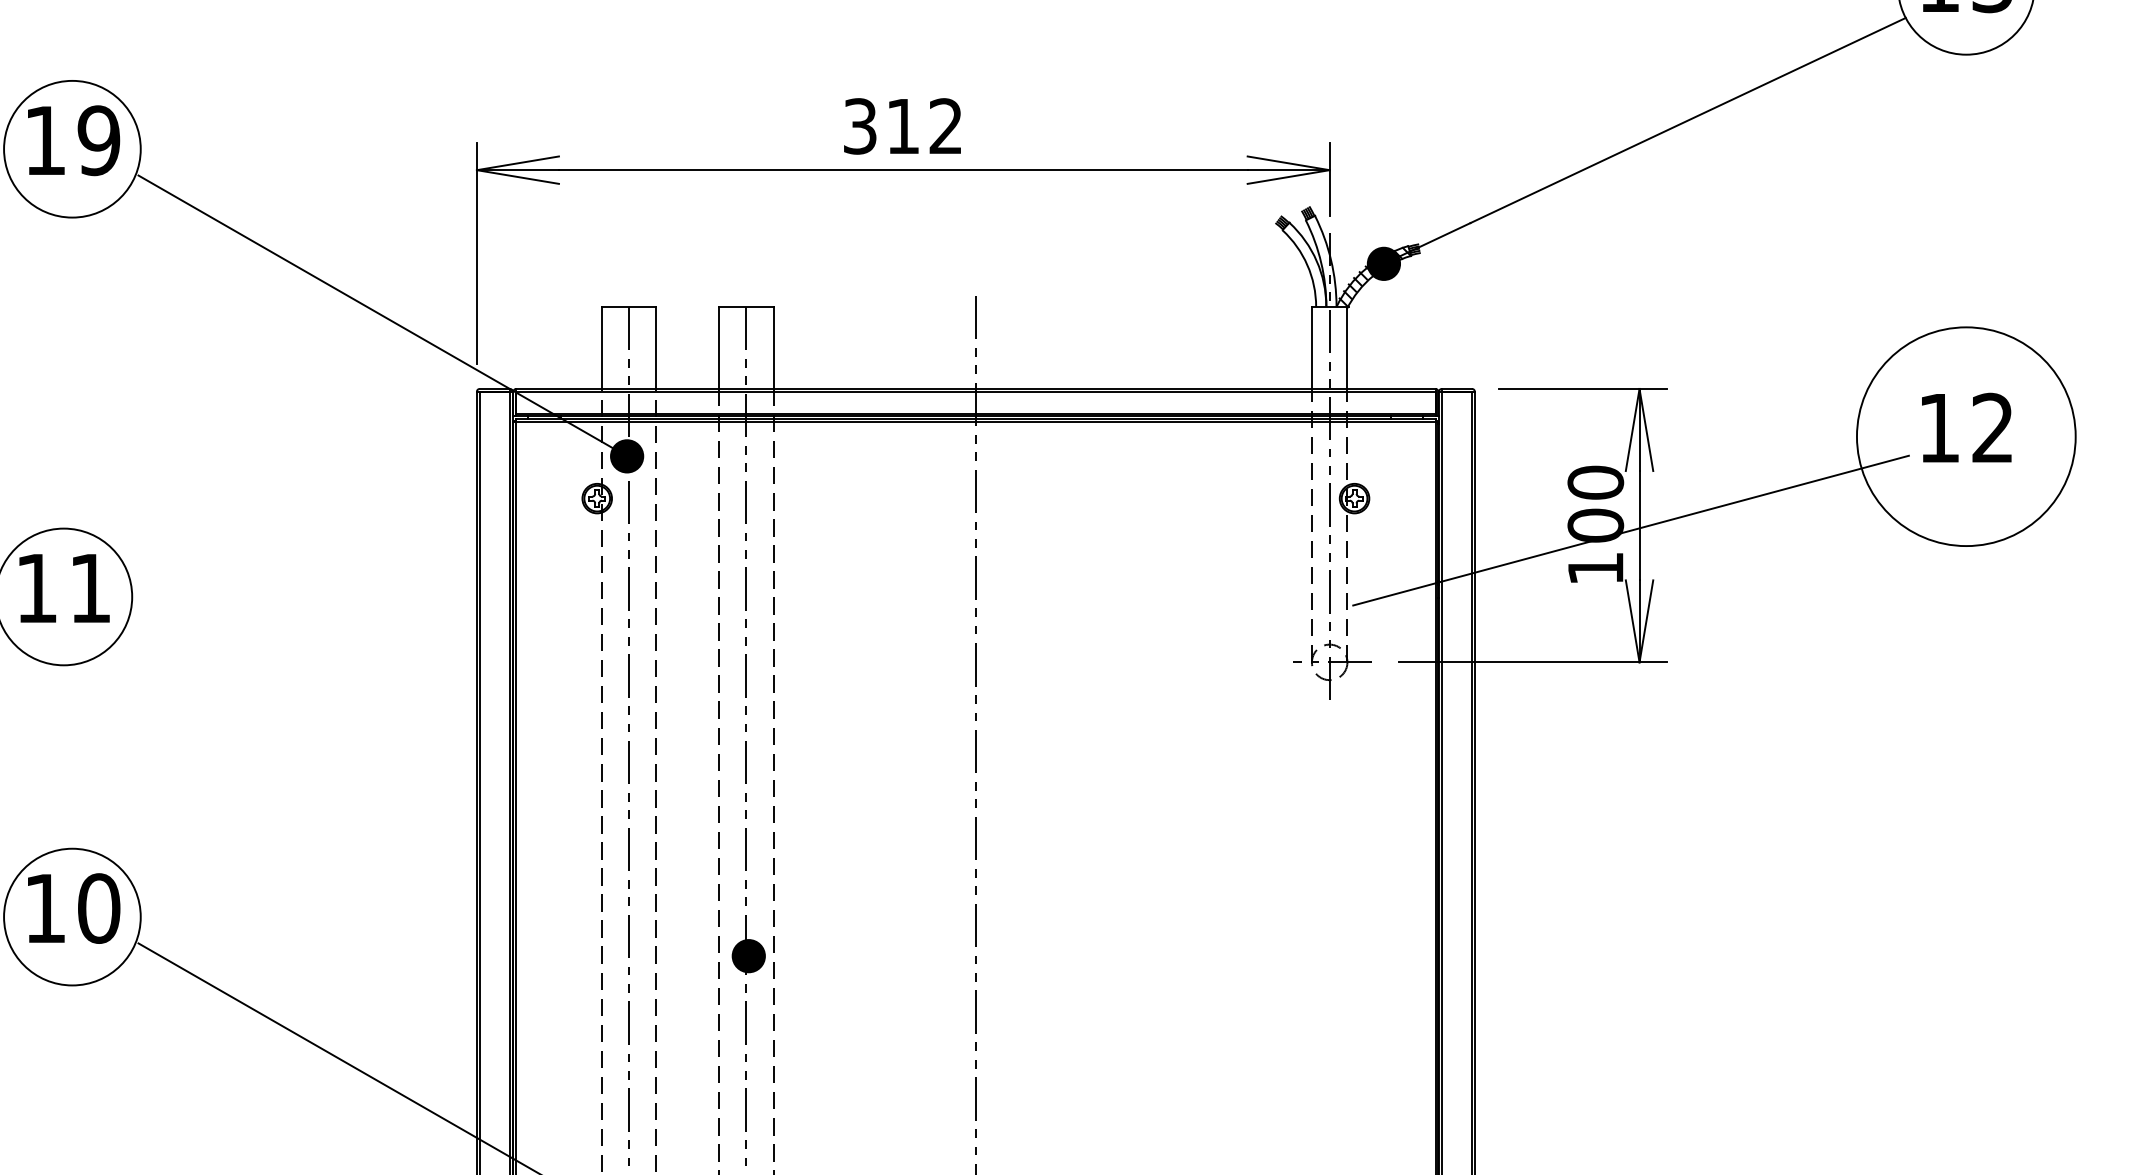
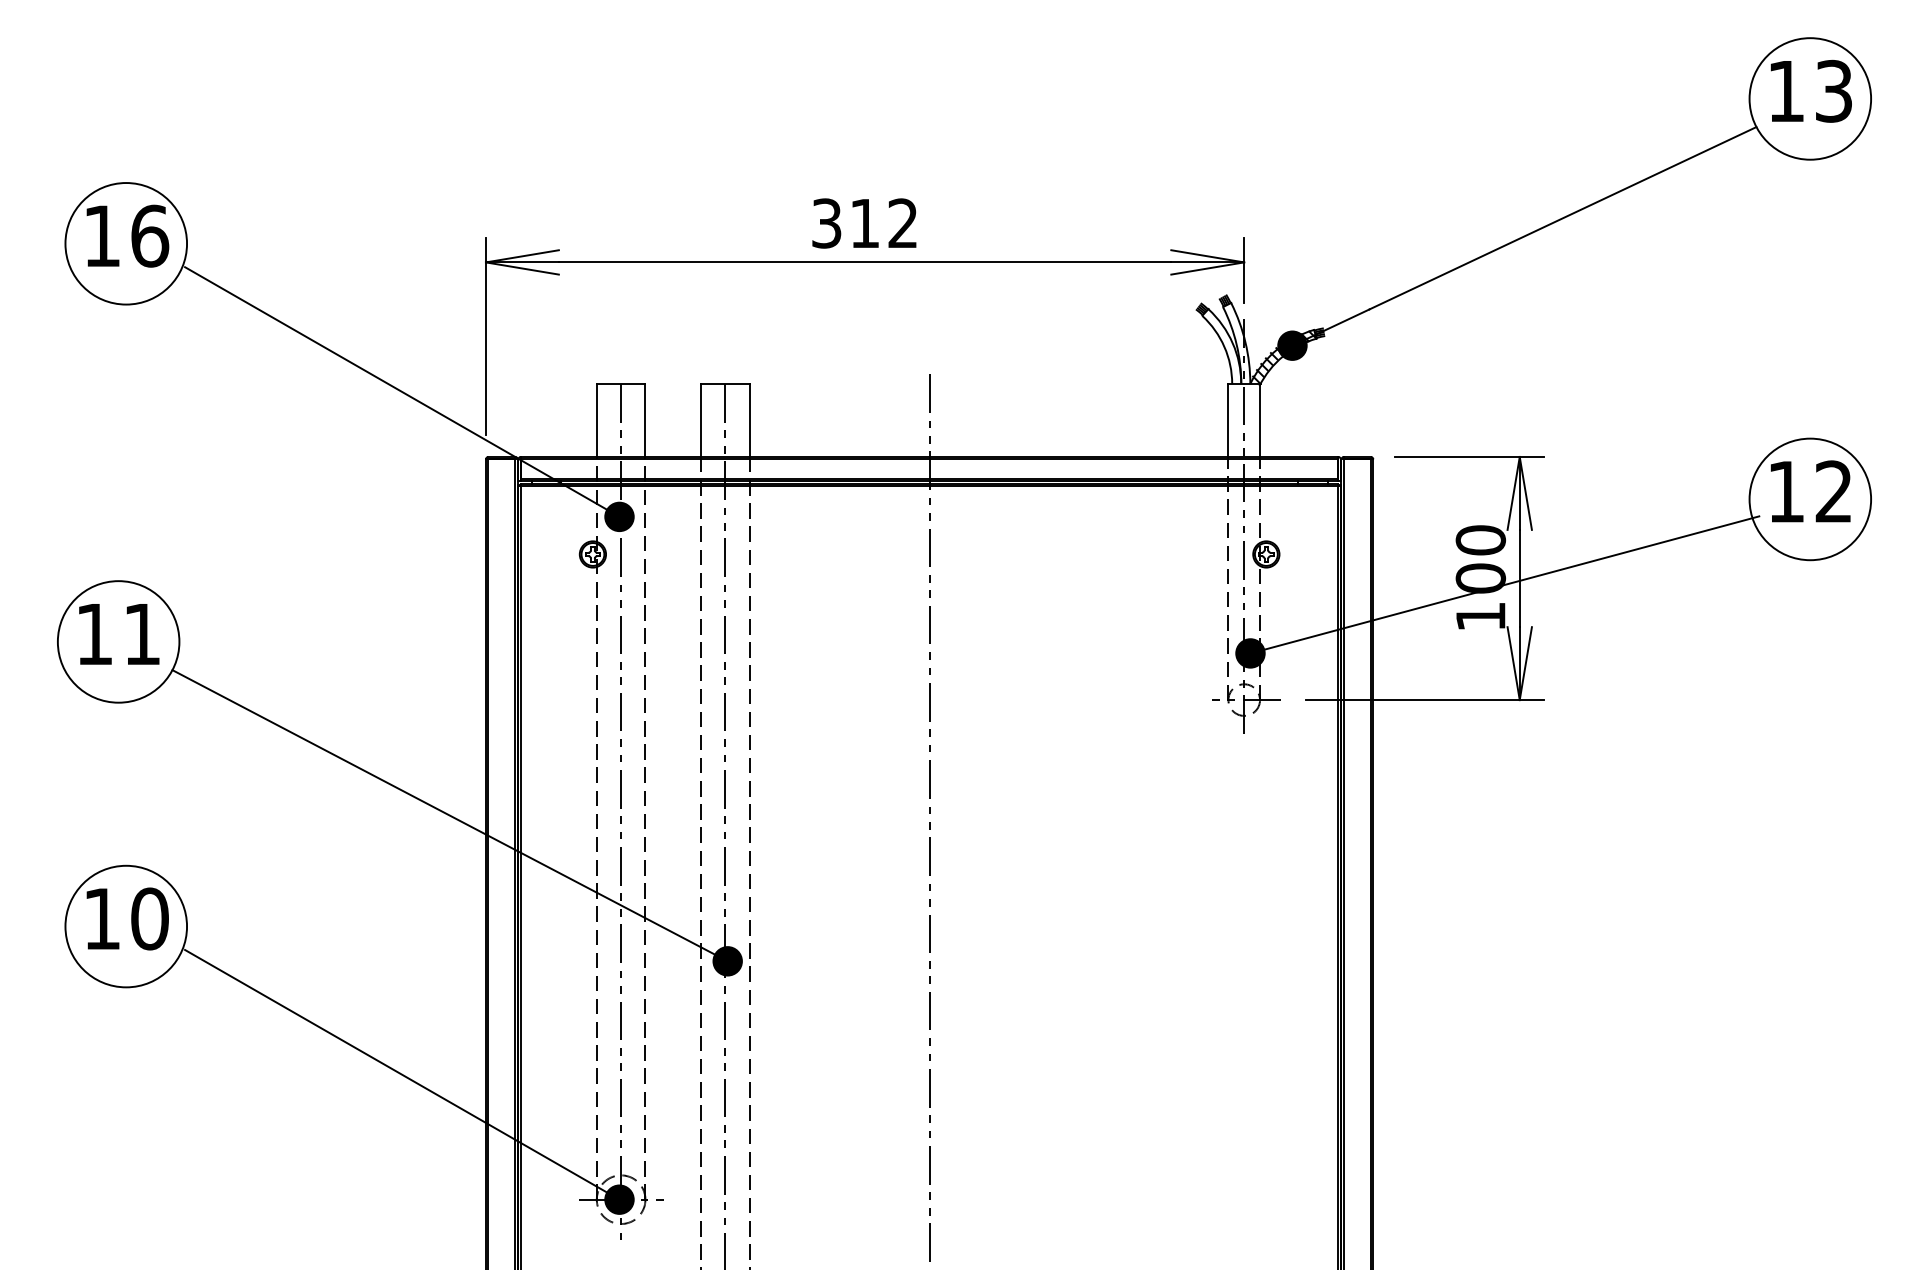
text: (99, 139) -> (150, 235), 19 -> 16
circle: (1966, 436) -> (1810, 499), size x0.62
fill: (1336, 609) -> (1250, 653), added
line: (429, 788) -> (443, 812), added

